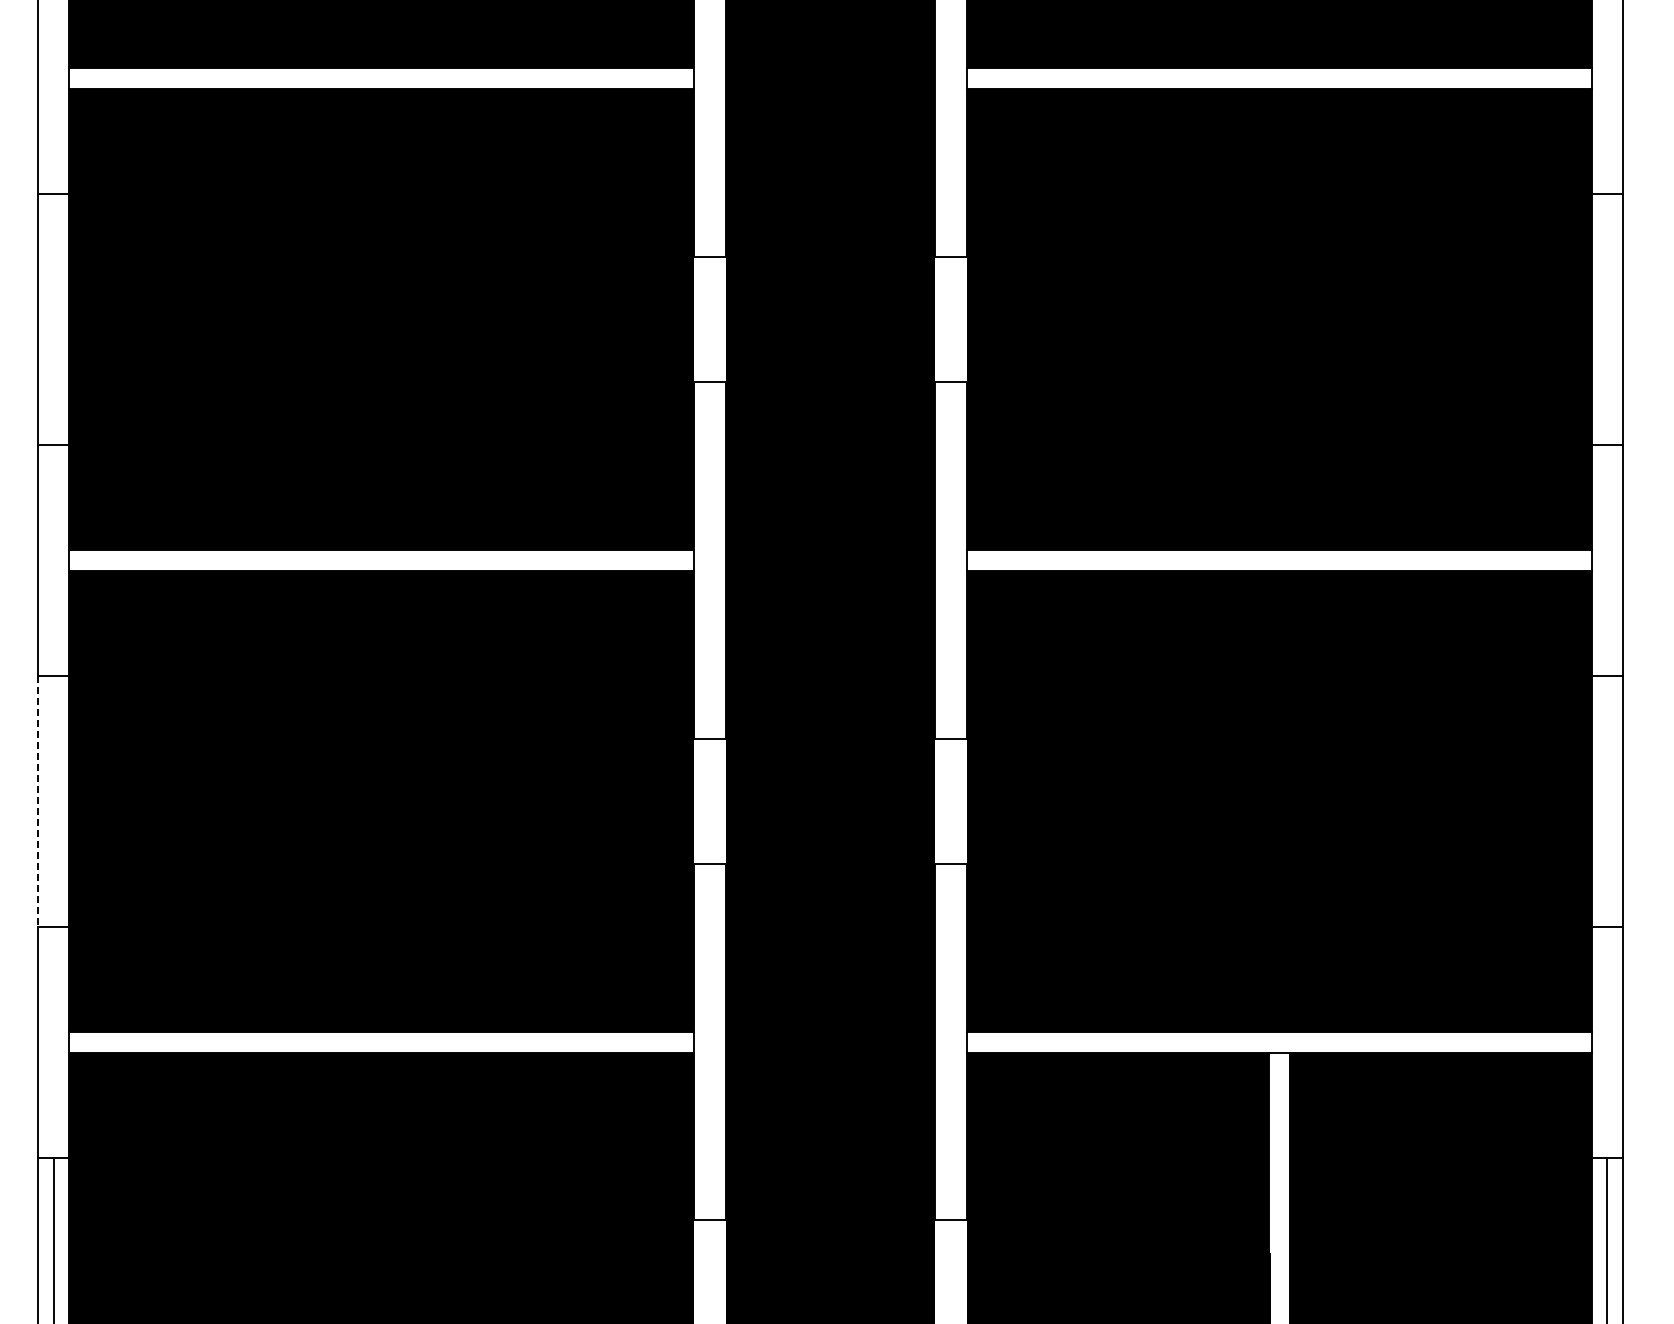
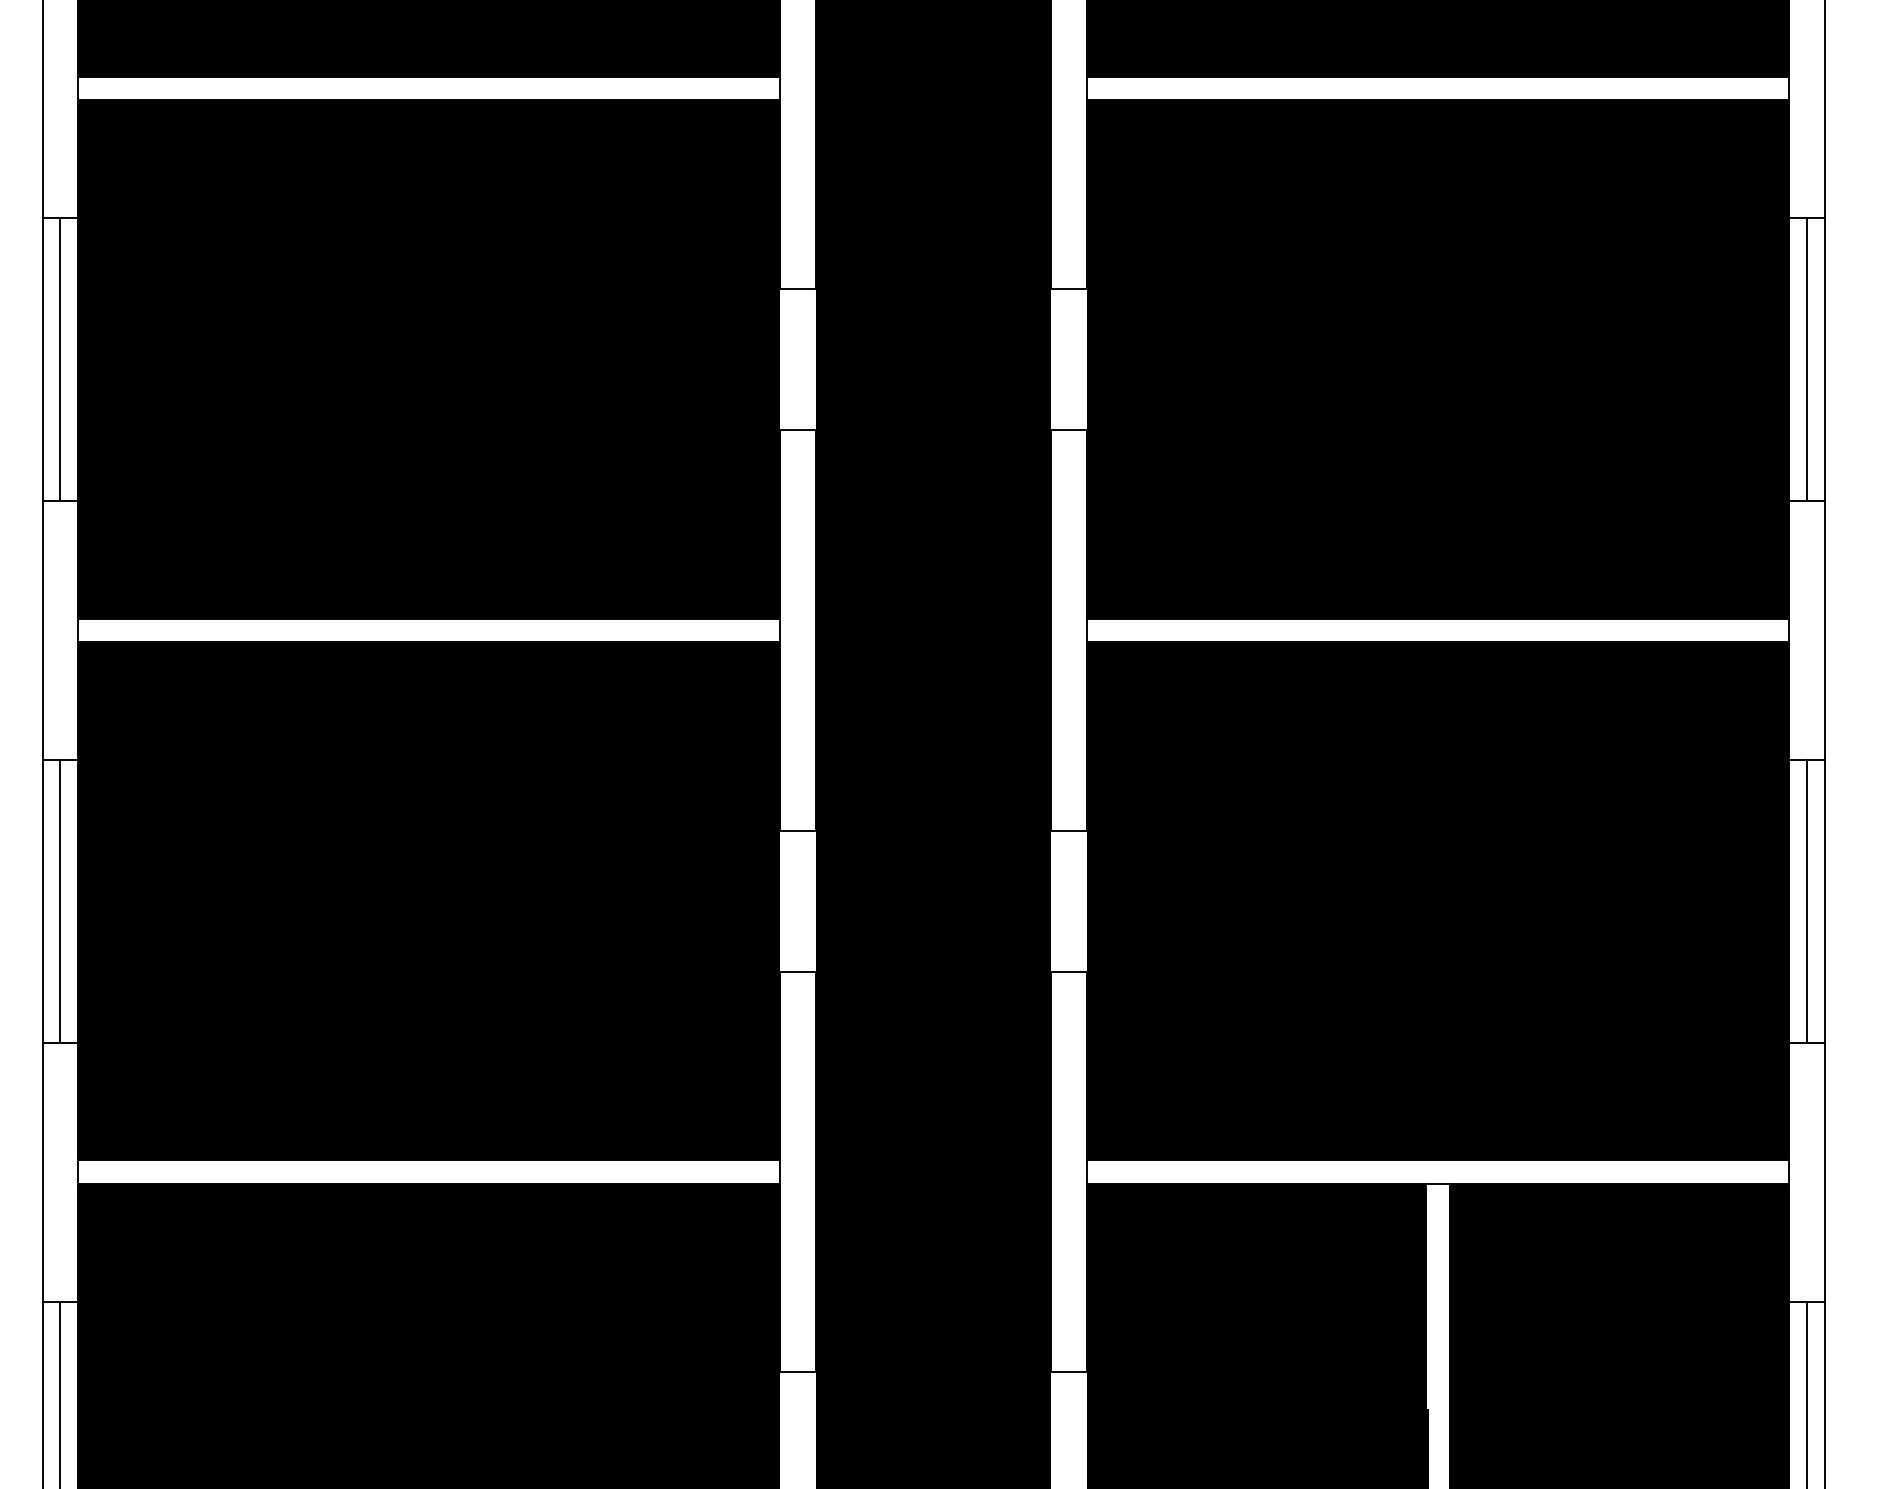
line: (53, 319) -> (60, 359), added
line: (1607, 319) -> (1807, 359), added
line: (37, 801) -> (42, 901), dashed -> solid
line: (53, 801) -> (60, 901), added
line: (1607, 801) -> (1807, 901), added

